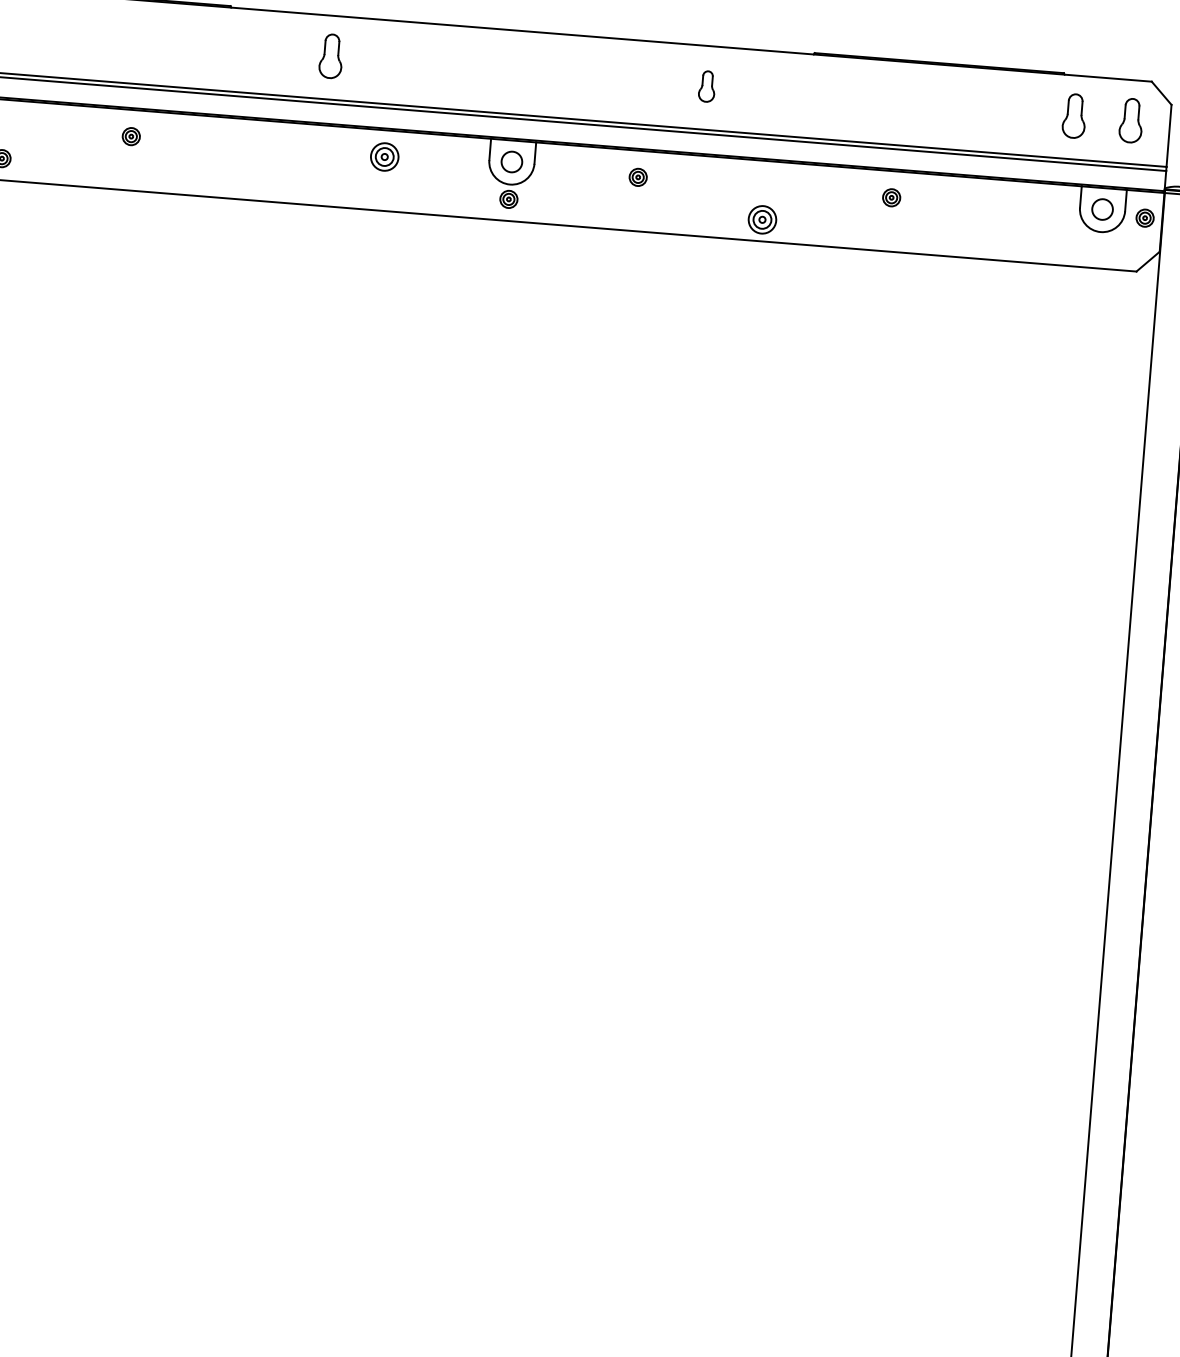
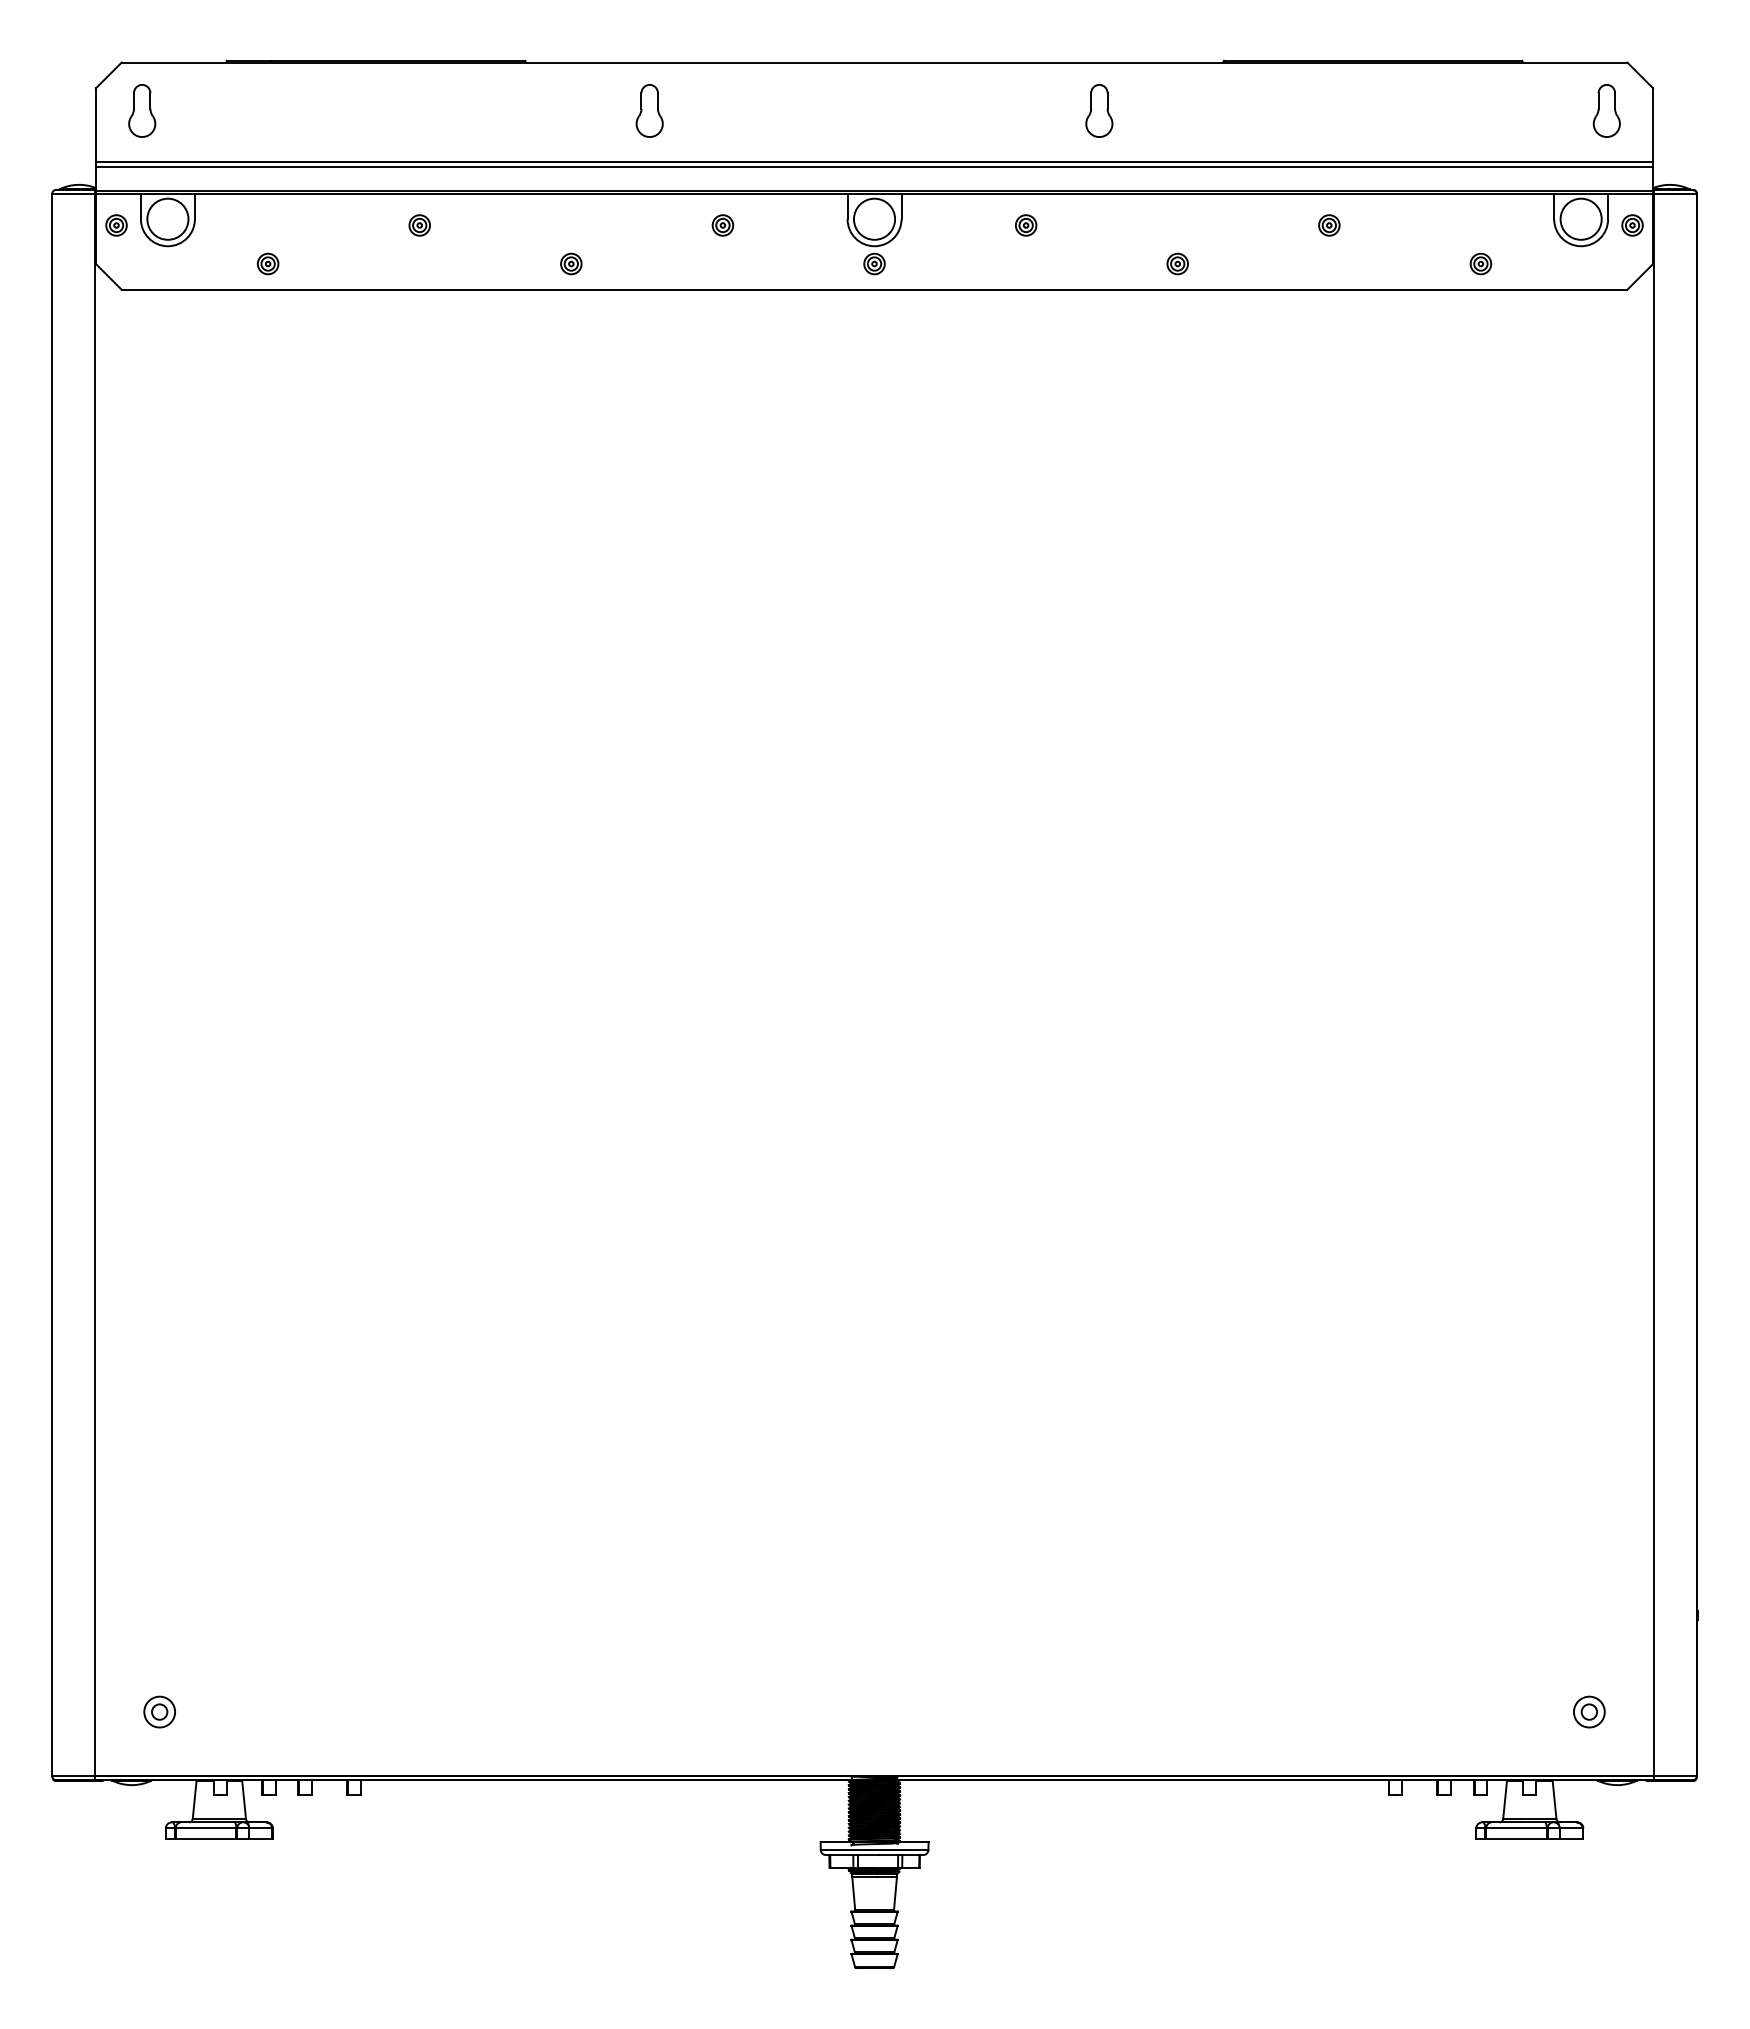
part: (707, 86) -> (1099, 110), size x1.43
part: (1074, 115) -> (1538, 110), removed
part: (384, 157) -> (722, 225), size x0.62
circle: (511, 161) -> (874, 218), size x1.67
part: (255, 178) -> (571, 263), added
circle: (1102, 208) -> (1580, 218), size x1.67
part: (762, 219) -> (1177, 263), size x0.62
part: (1015, 239) -> (1480, 263), added

